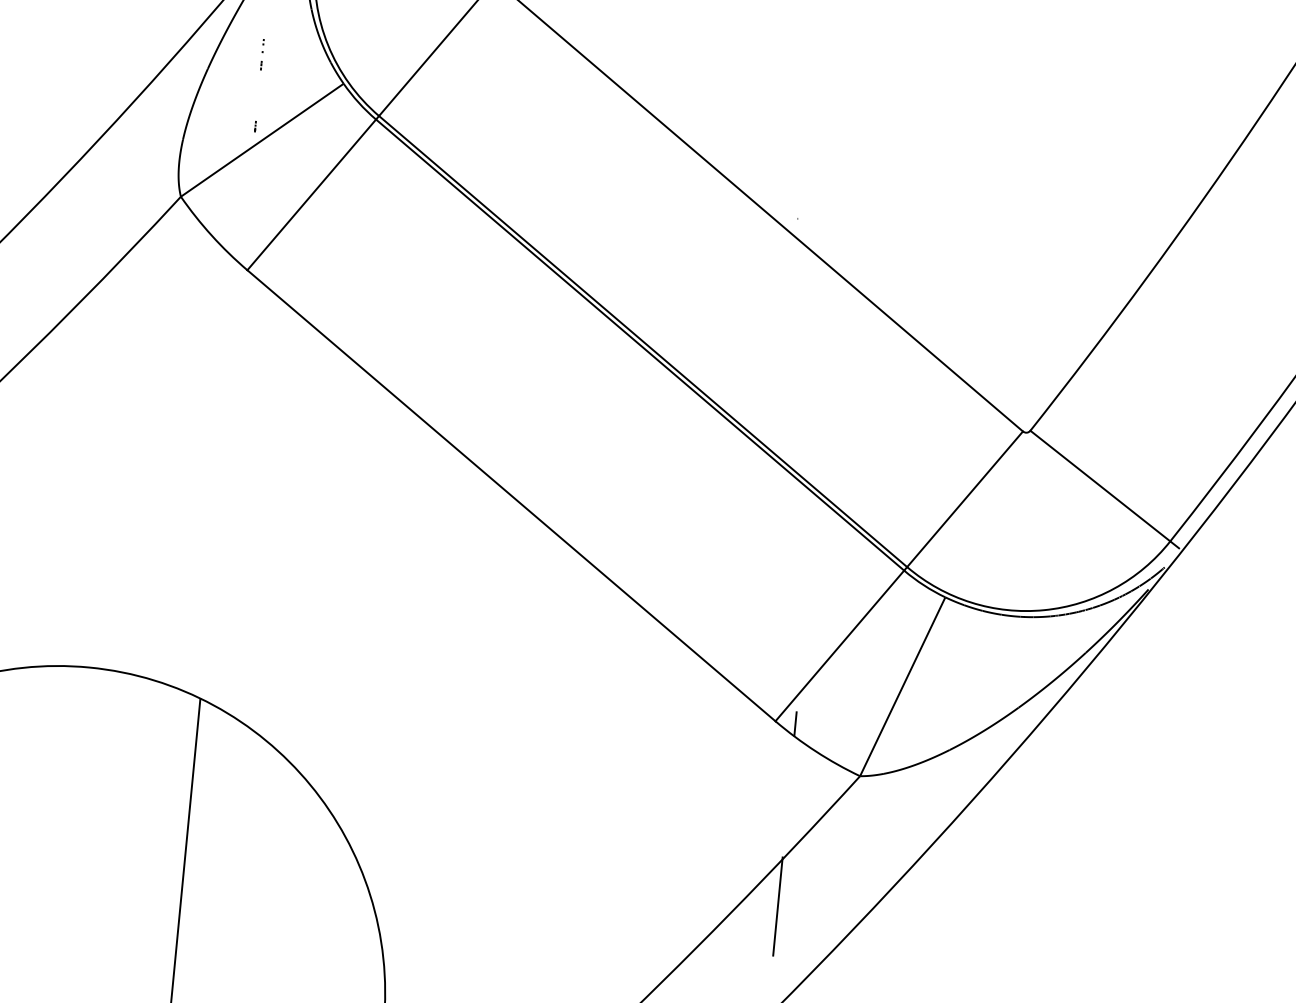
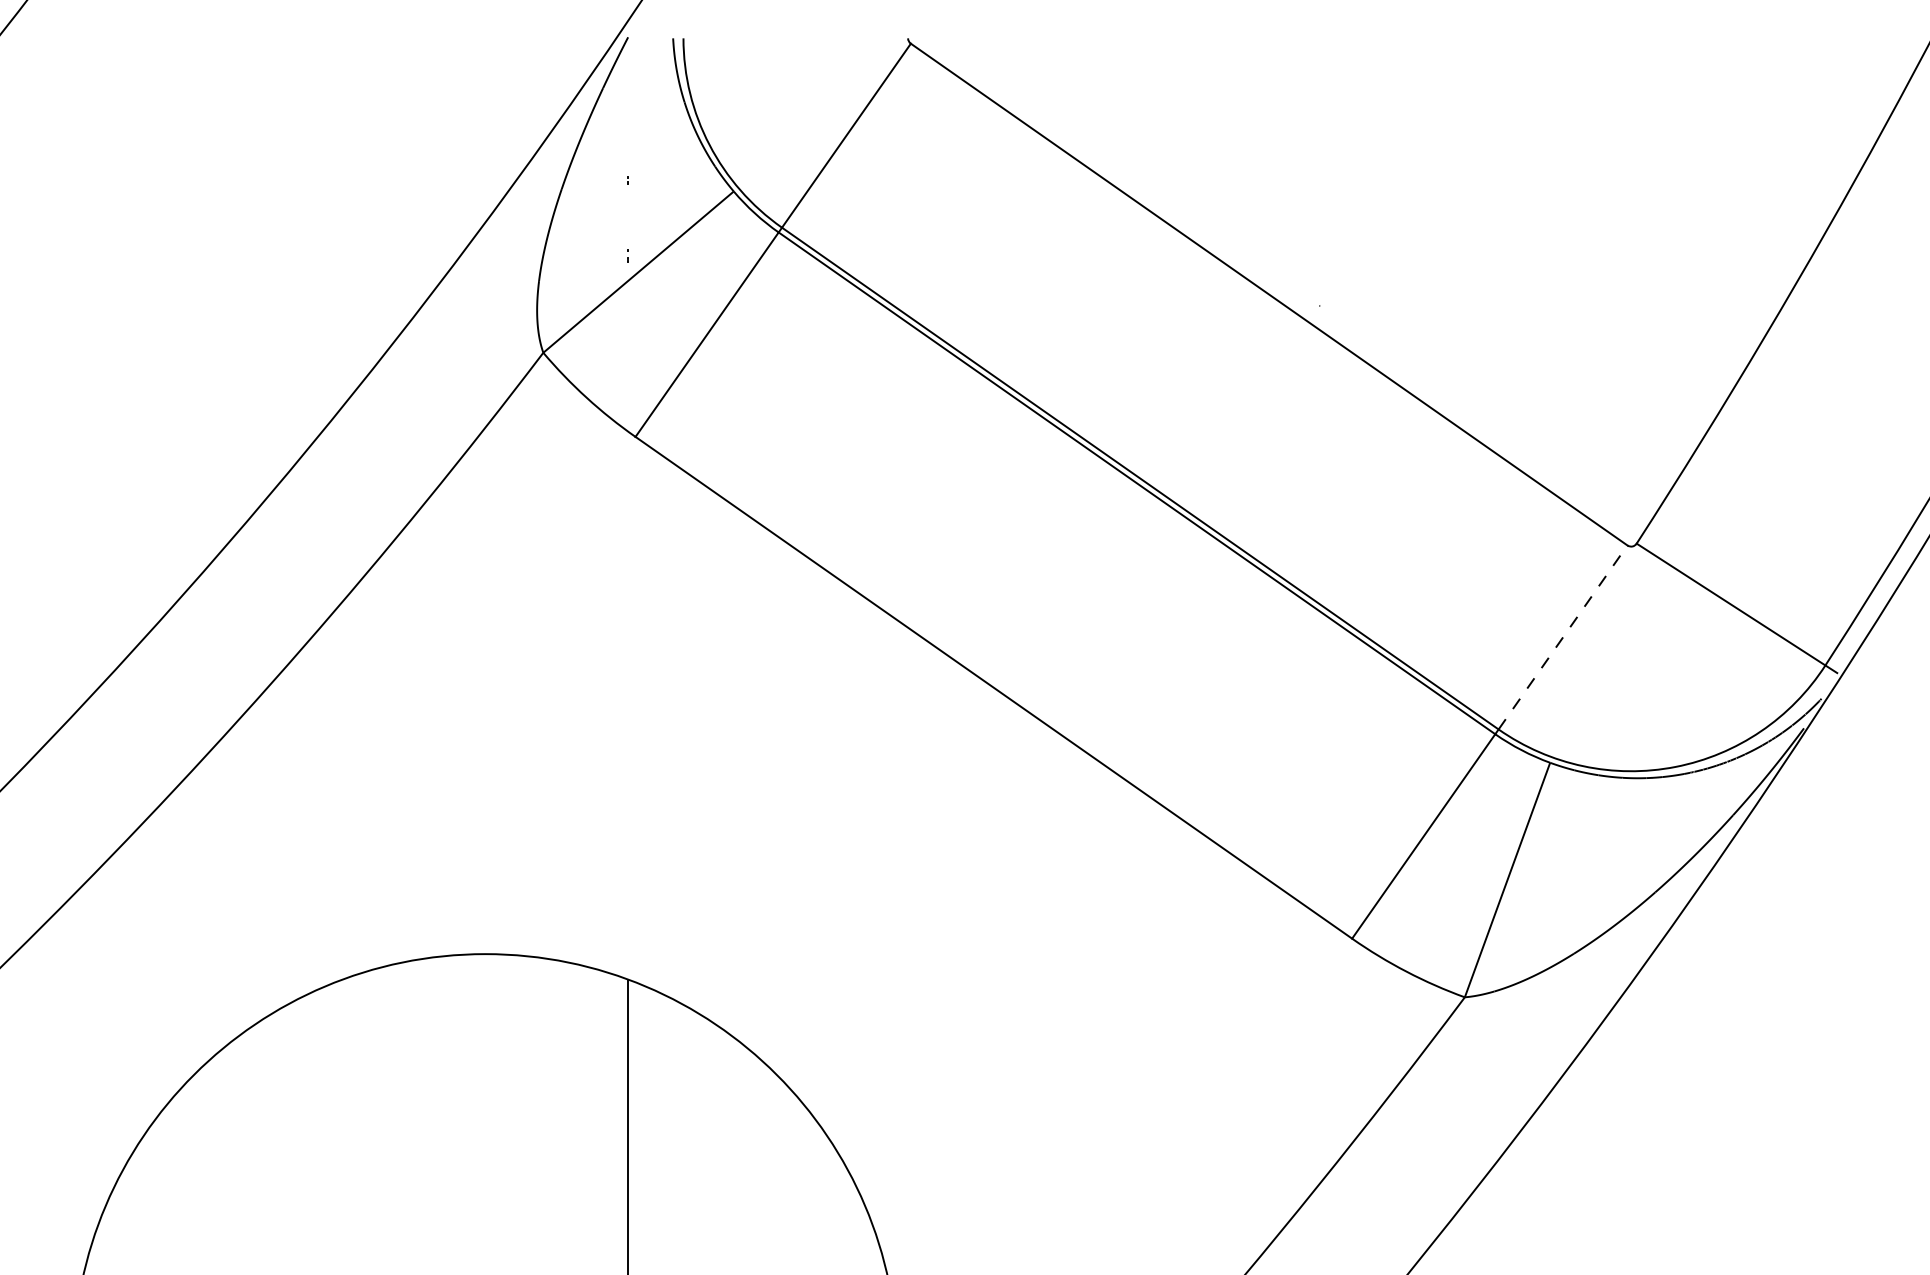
line: (965, 499) -> (1563, 637), solid -> dashed
line: (795, 723) -> (1377, 939), removed
line: (777, 906) -> (1377, 1170), removed

